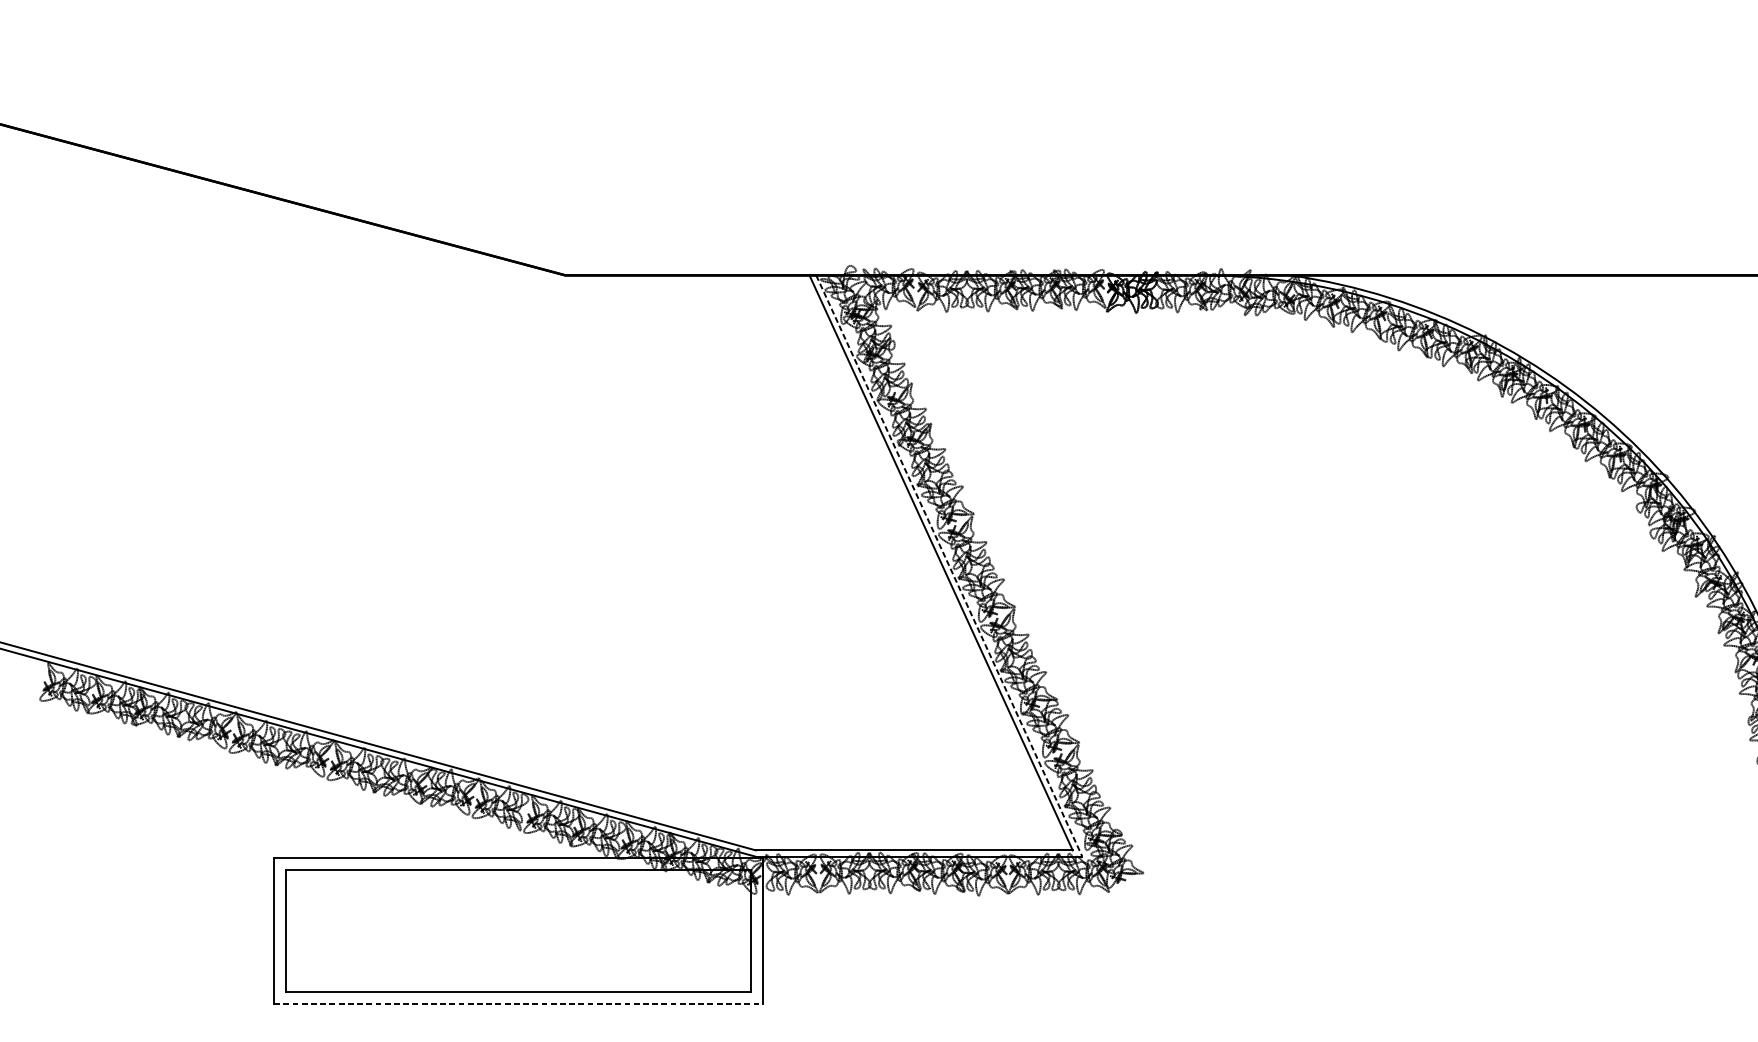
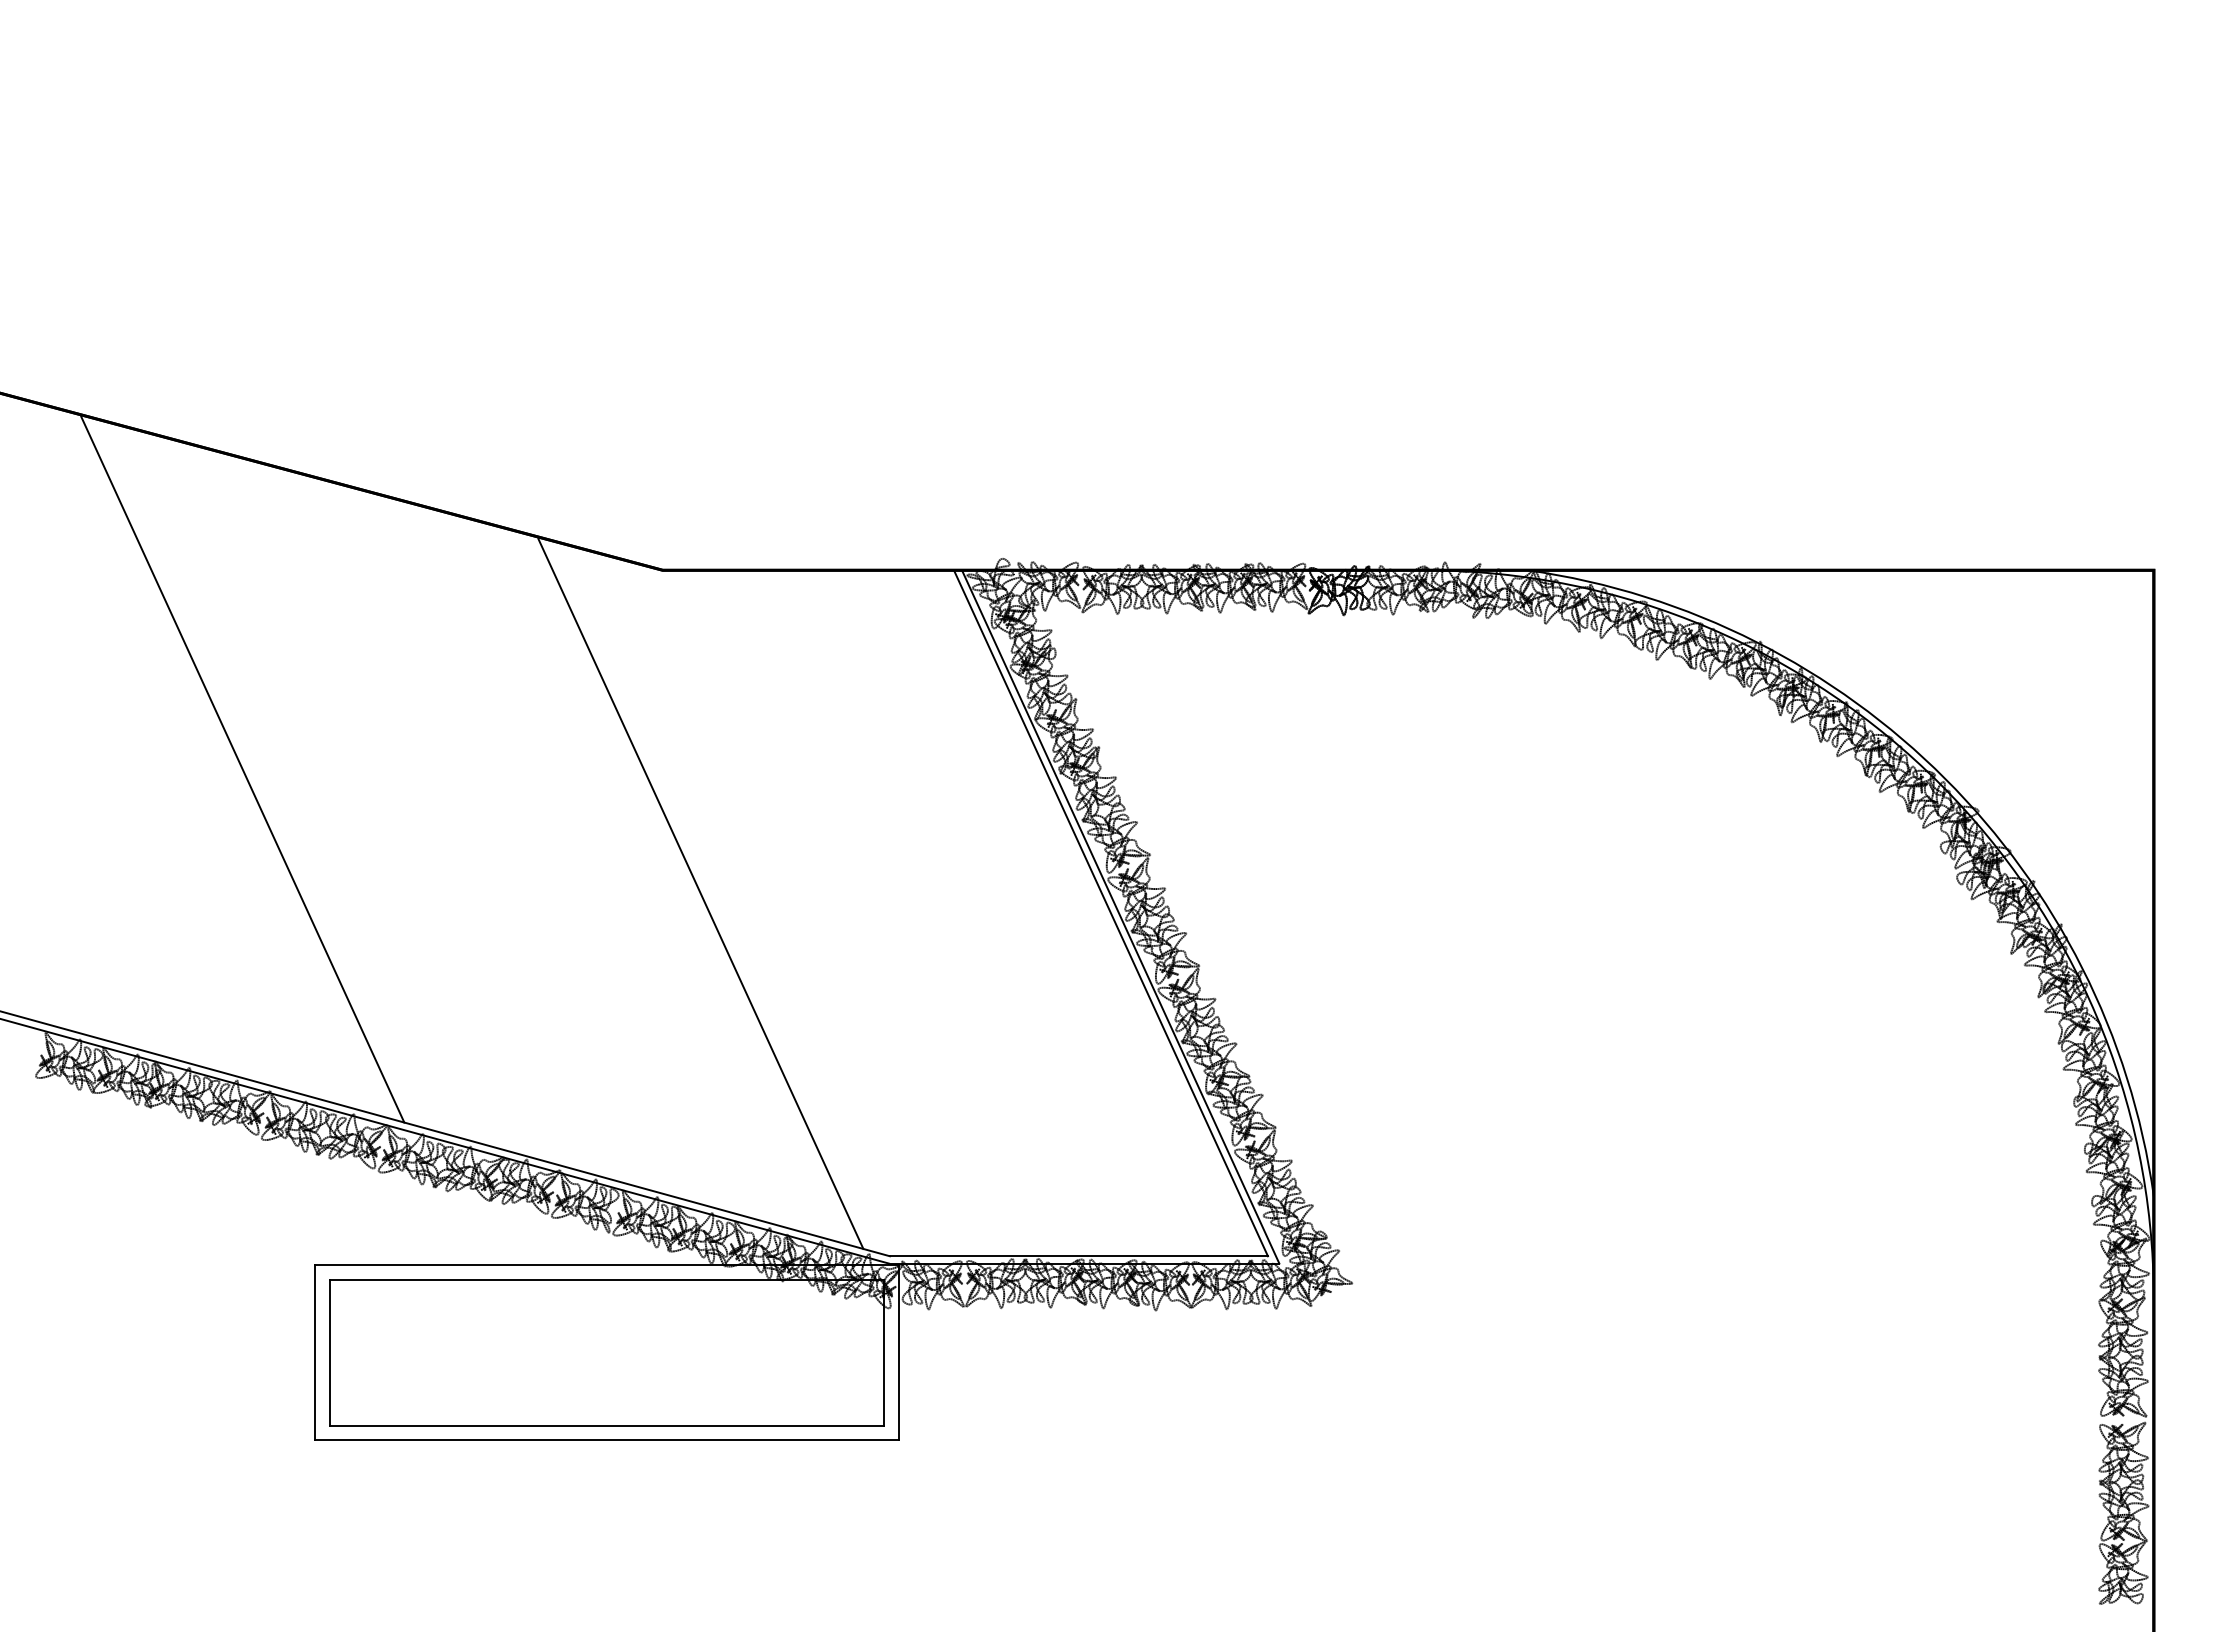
line: (213, 442) -> (242, 769), added
line: (597, 546) -> (700, 893), added
line: (949, 566) -> (1120, 917), dashed -> solid
line: (519, 1004) -> (607, 1440), dashed -> solid

